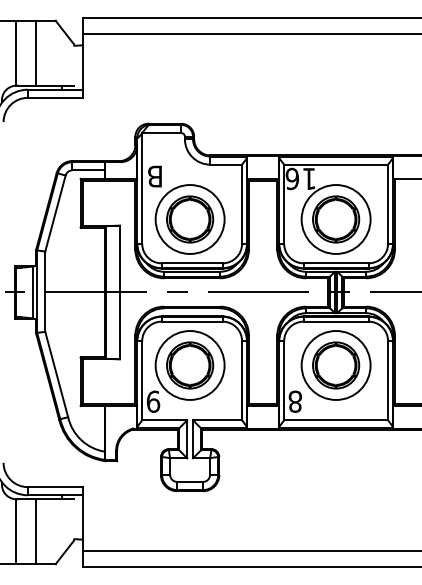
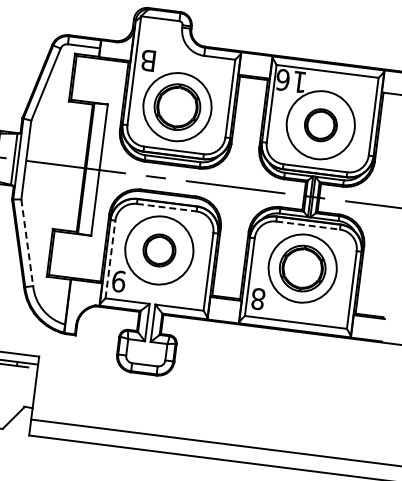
part: (336, 219) -> (321, 125), size x0.7
line: (192, 321) -> (167, 207), solid -> dashed
line: (336, 321) -> (308, 225), solid -> dashed
part: (190, 365) -> (159, 250), size x0.7
line: (56, 375) -> (26, 243), solid -> dashed
line: (142, 380) -> (110, 259), solid -> dashed

